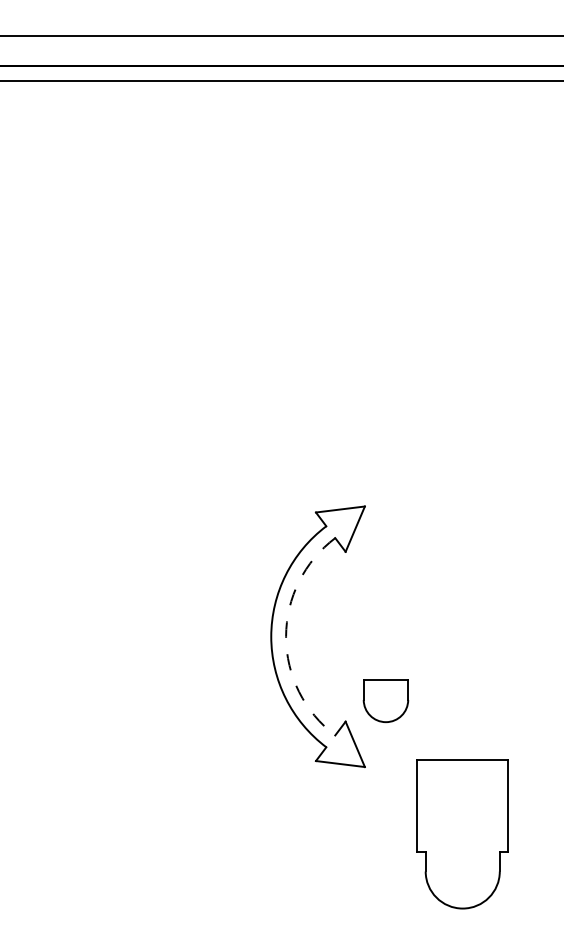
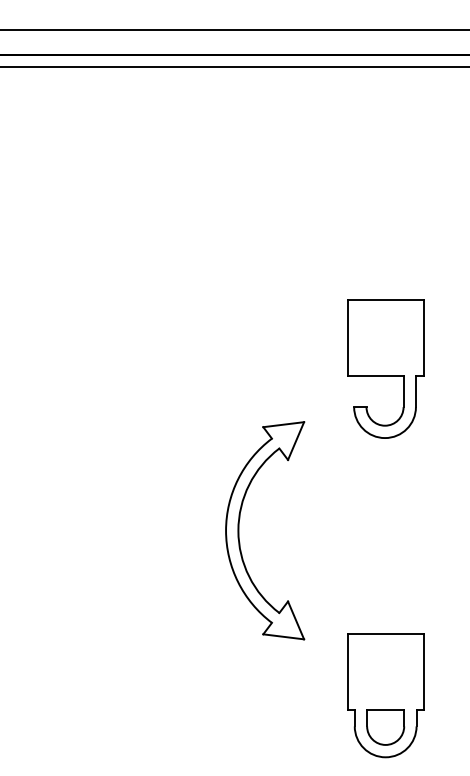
part: (462, 442) -> (385, 368), added
arc: (286, 636) -> (238, 530), dashed -> solid
part: (385, 701) -> (385, 727), moved

